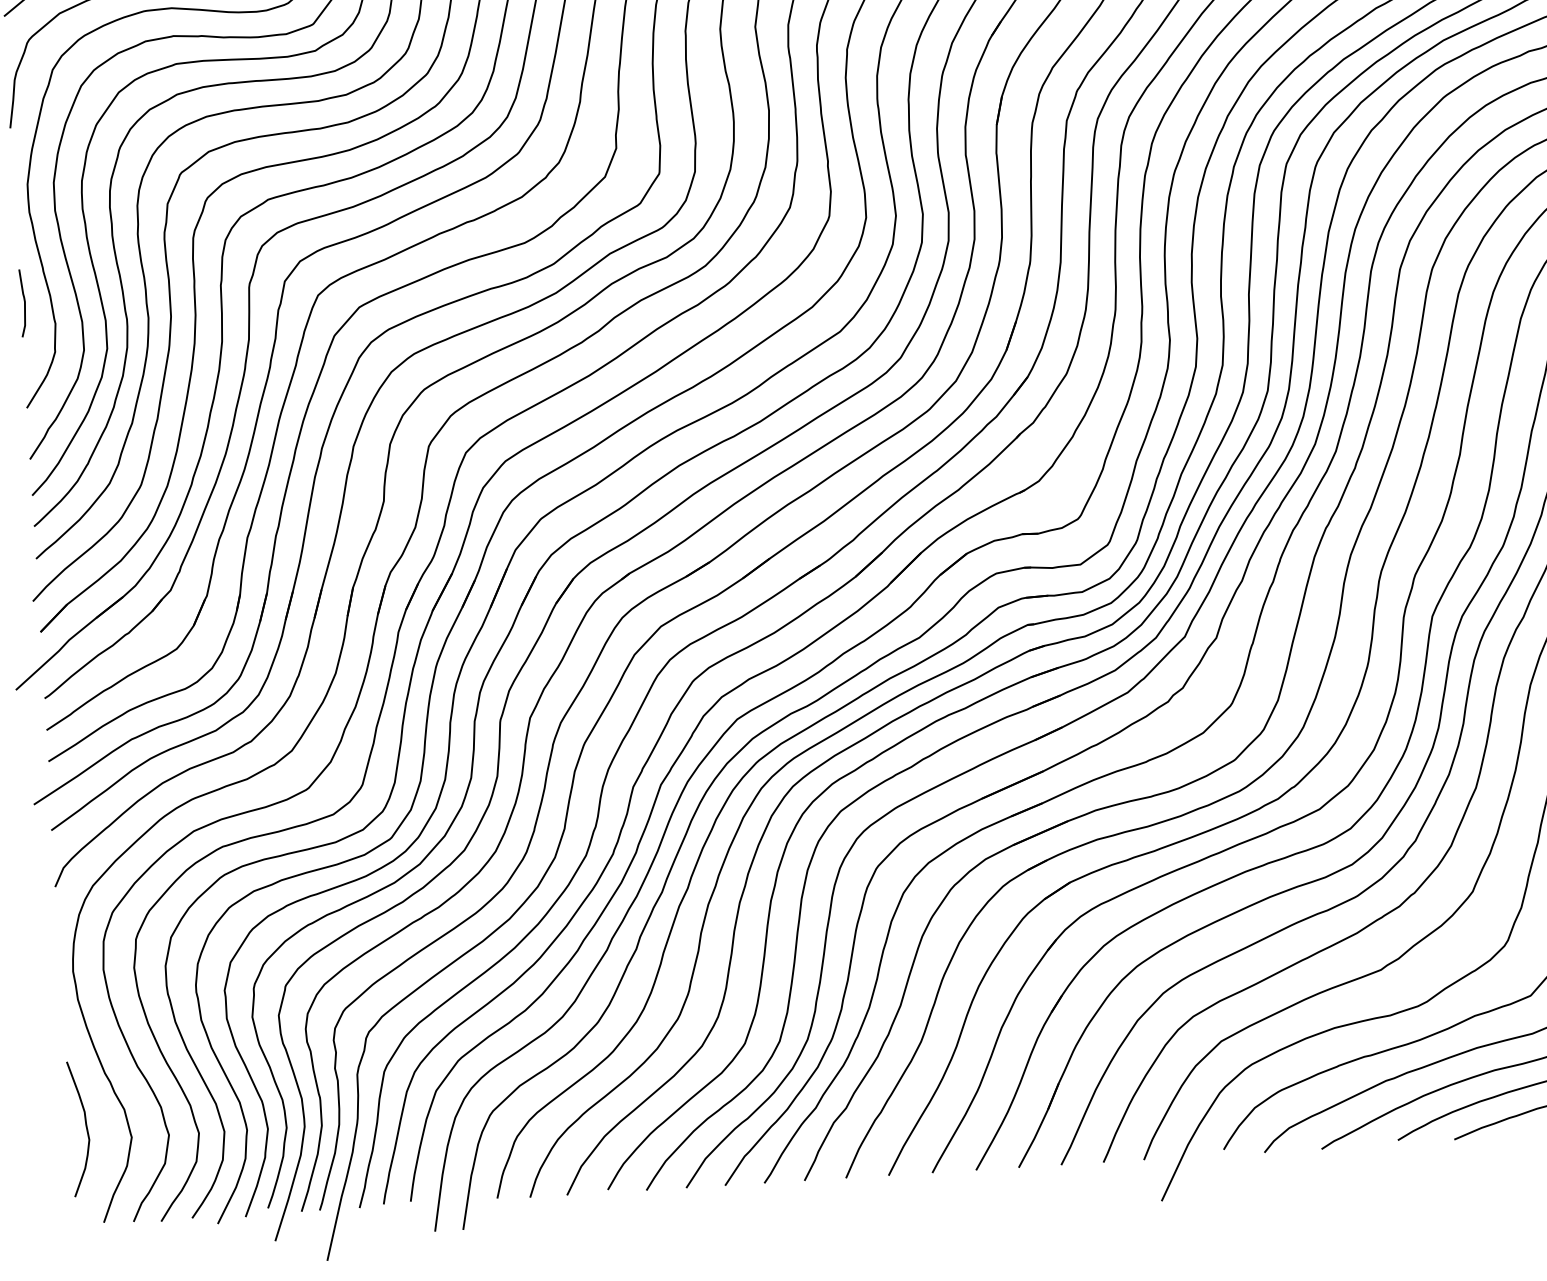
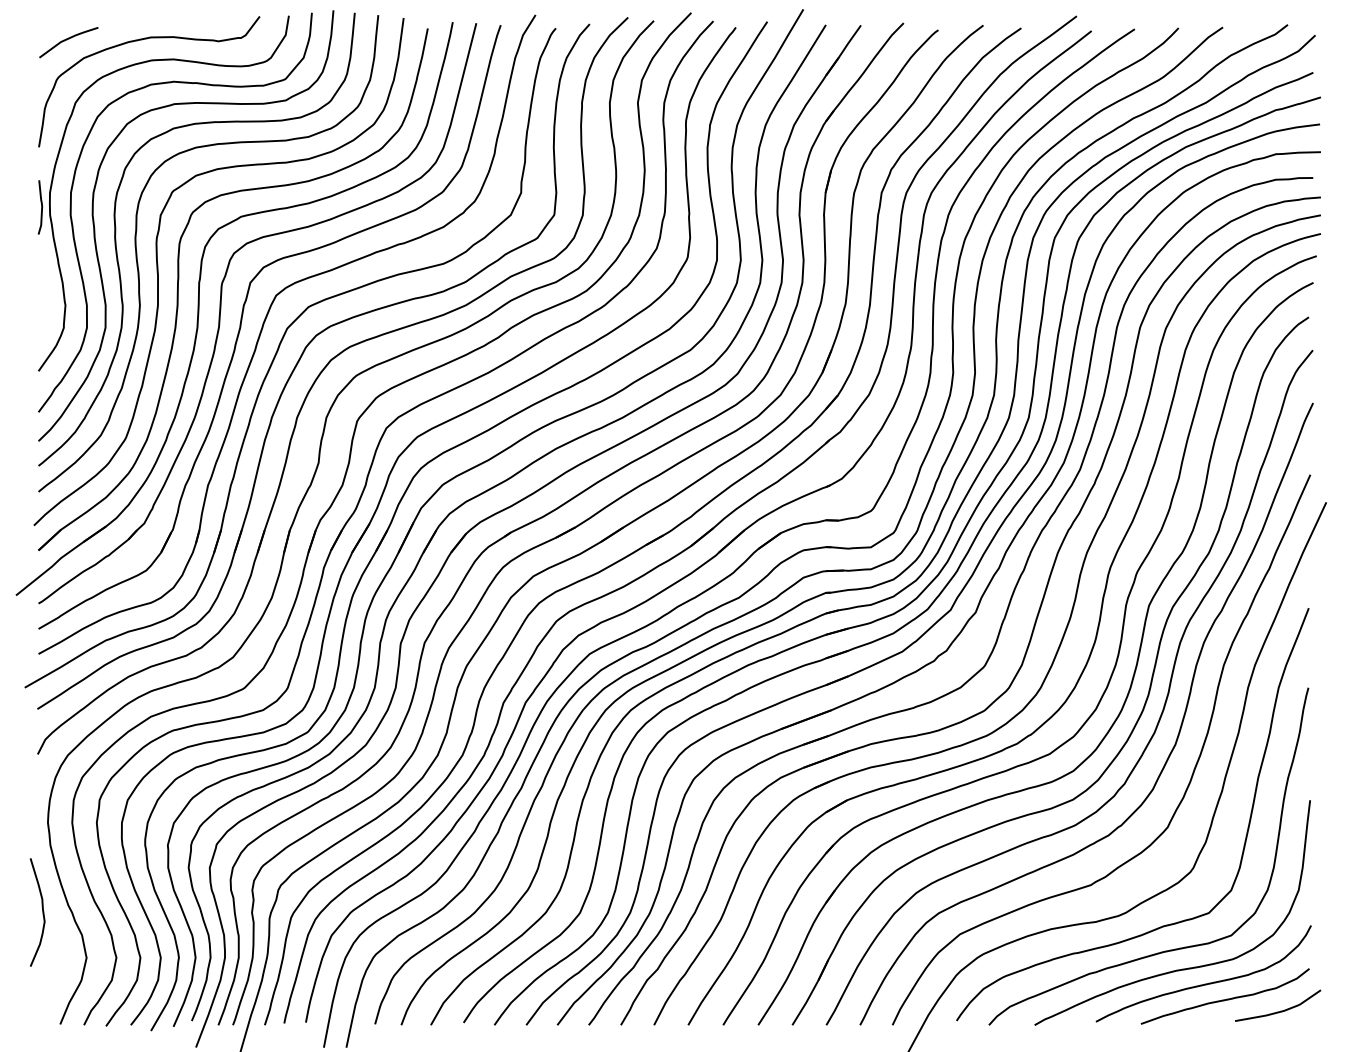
curve: (24, 303) -> (41, 207), moved
curve: (85, 1128) -> (42, 912), moved

